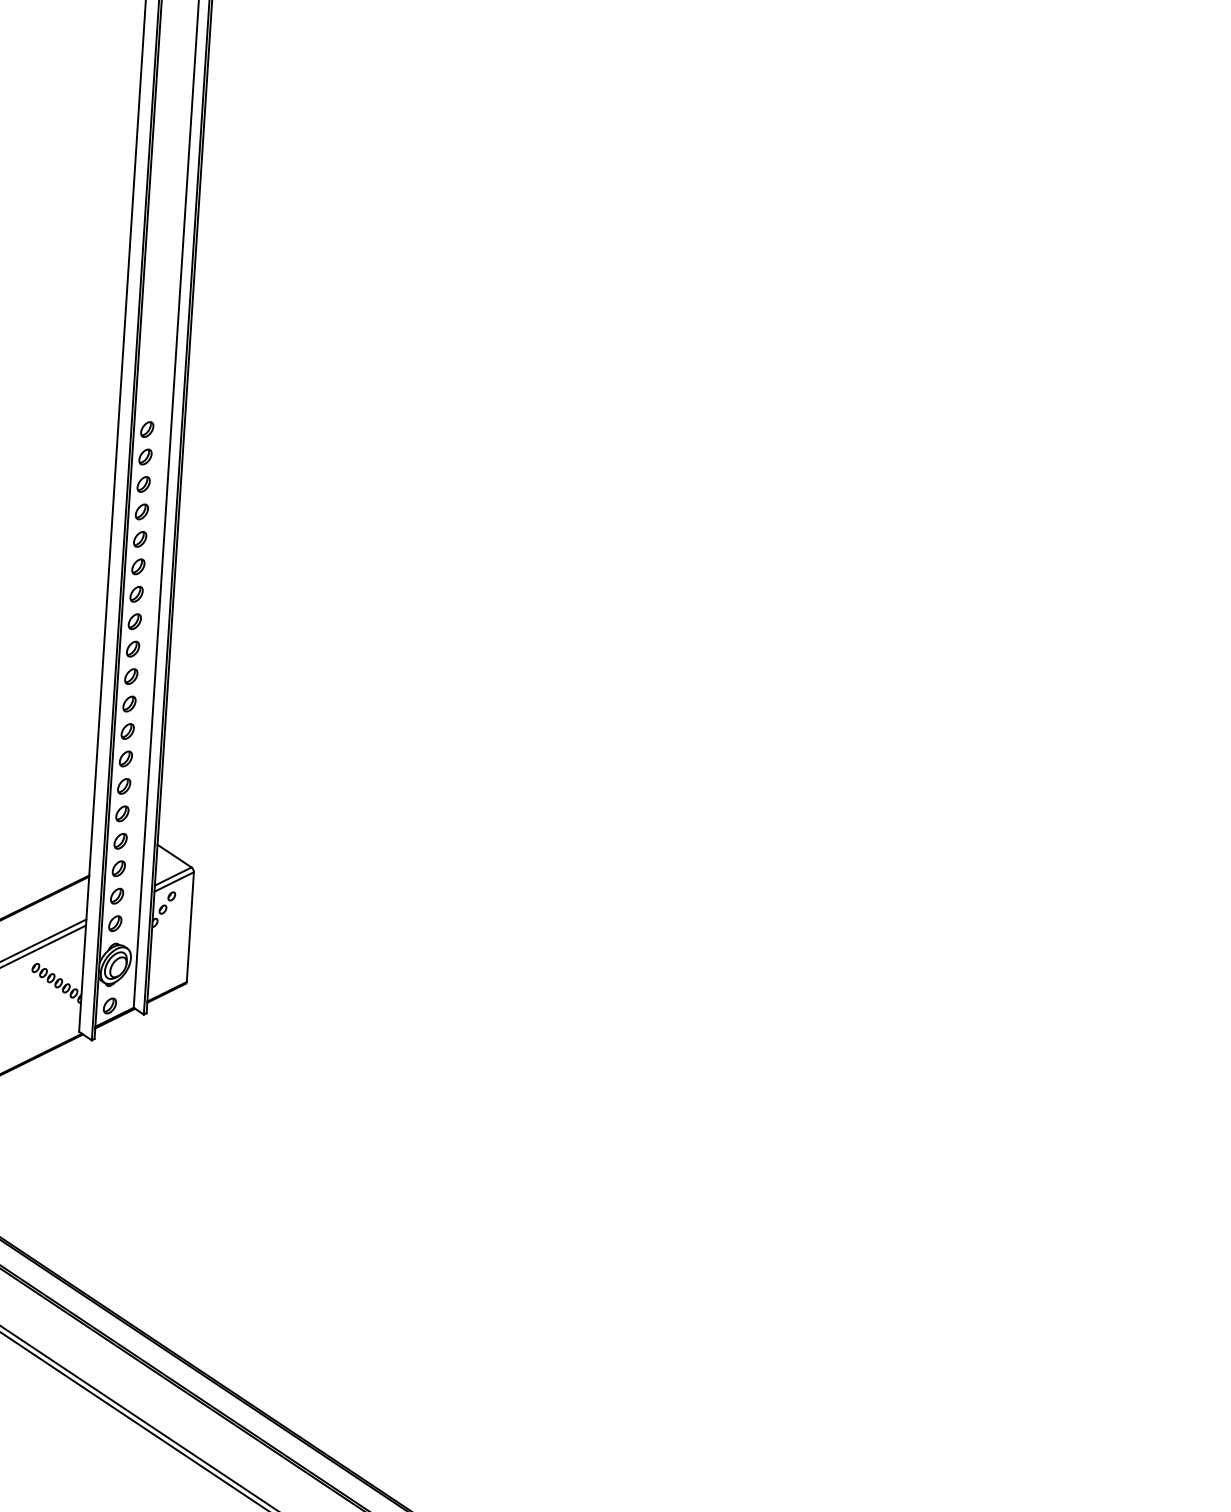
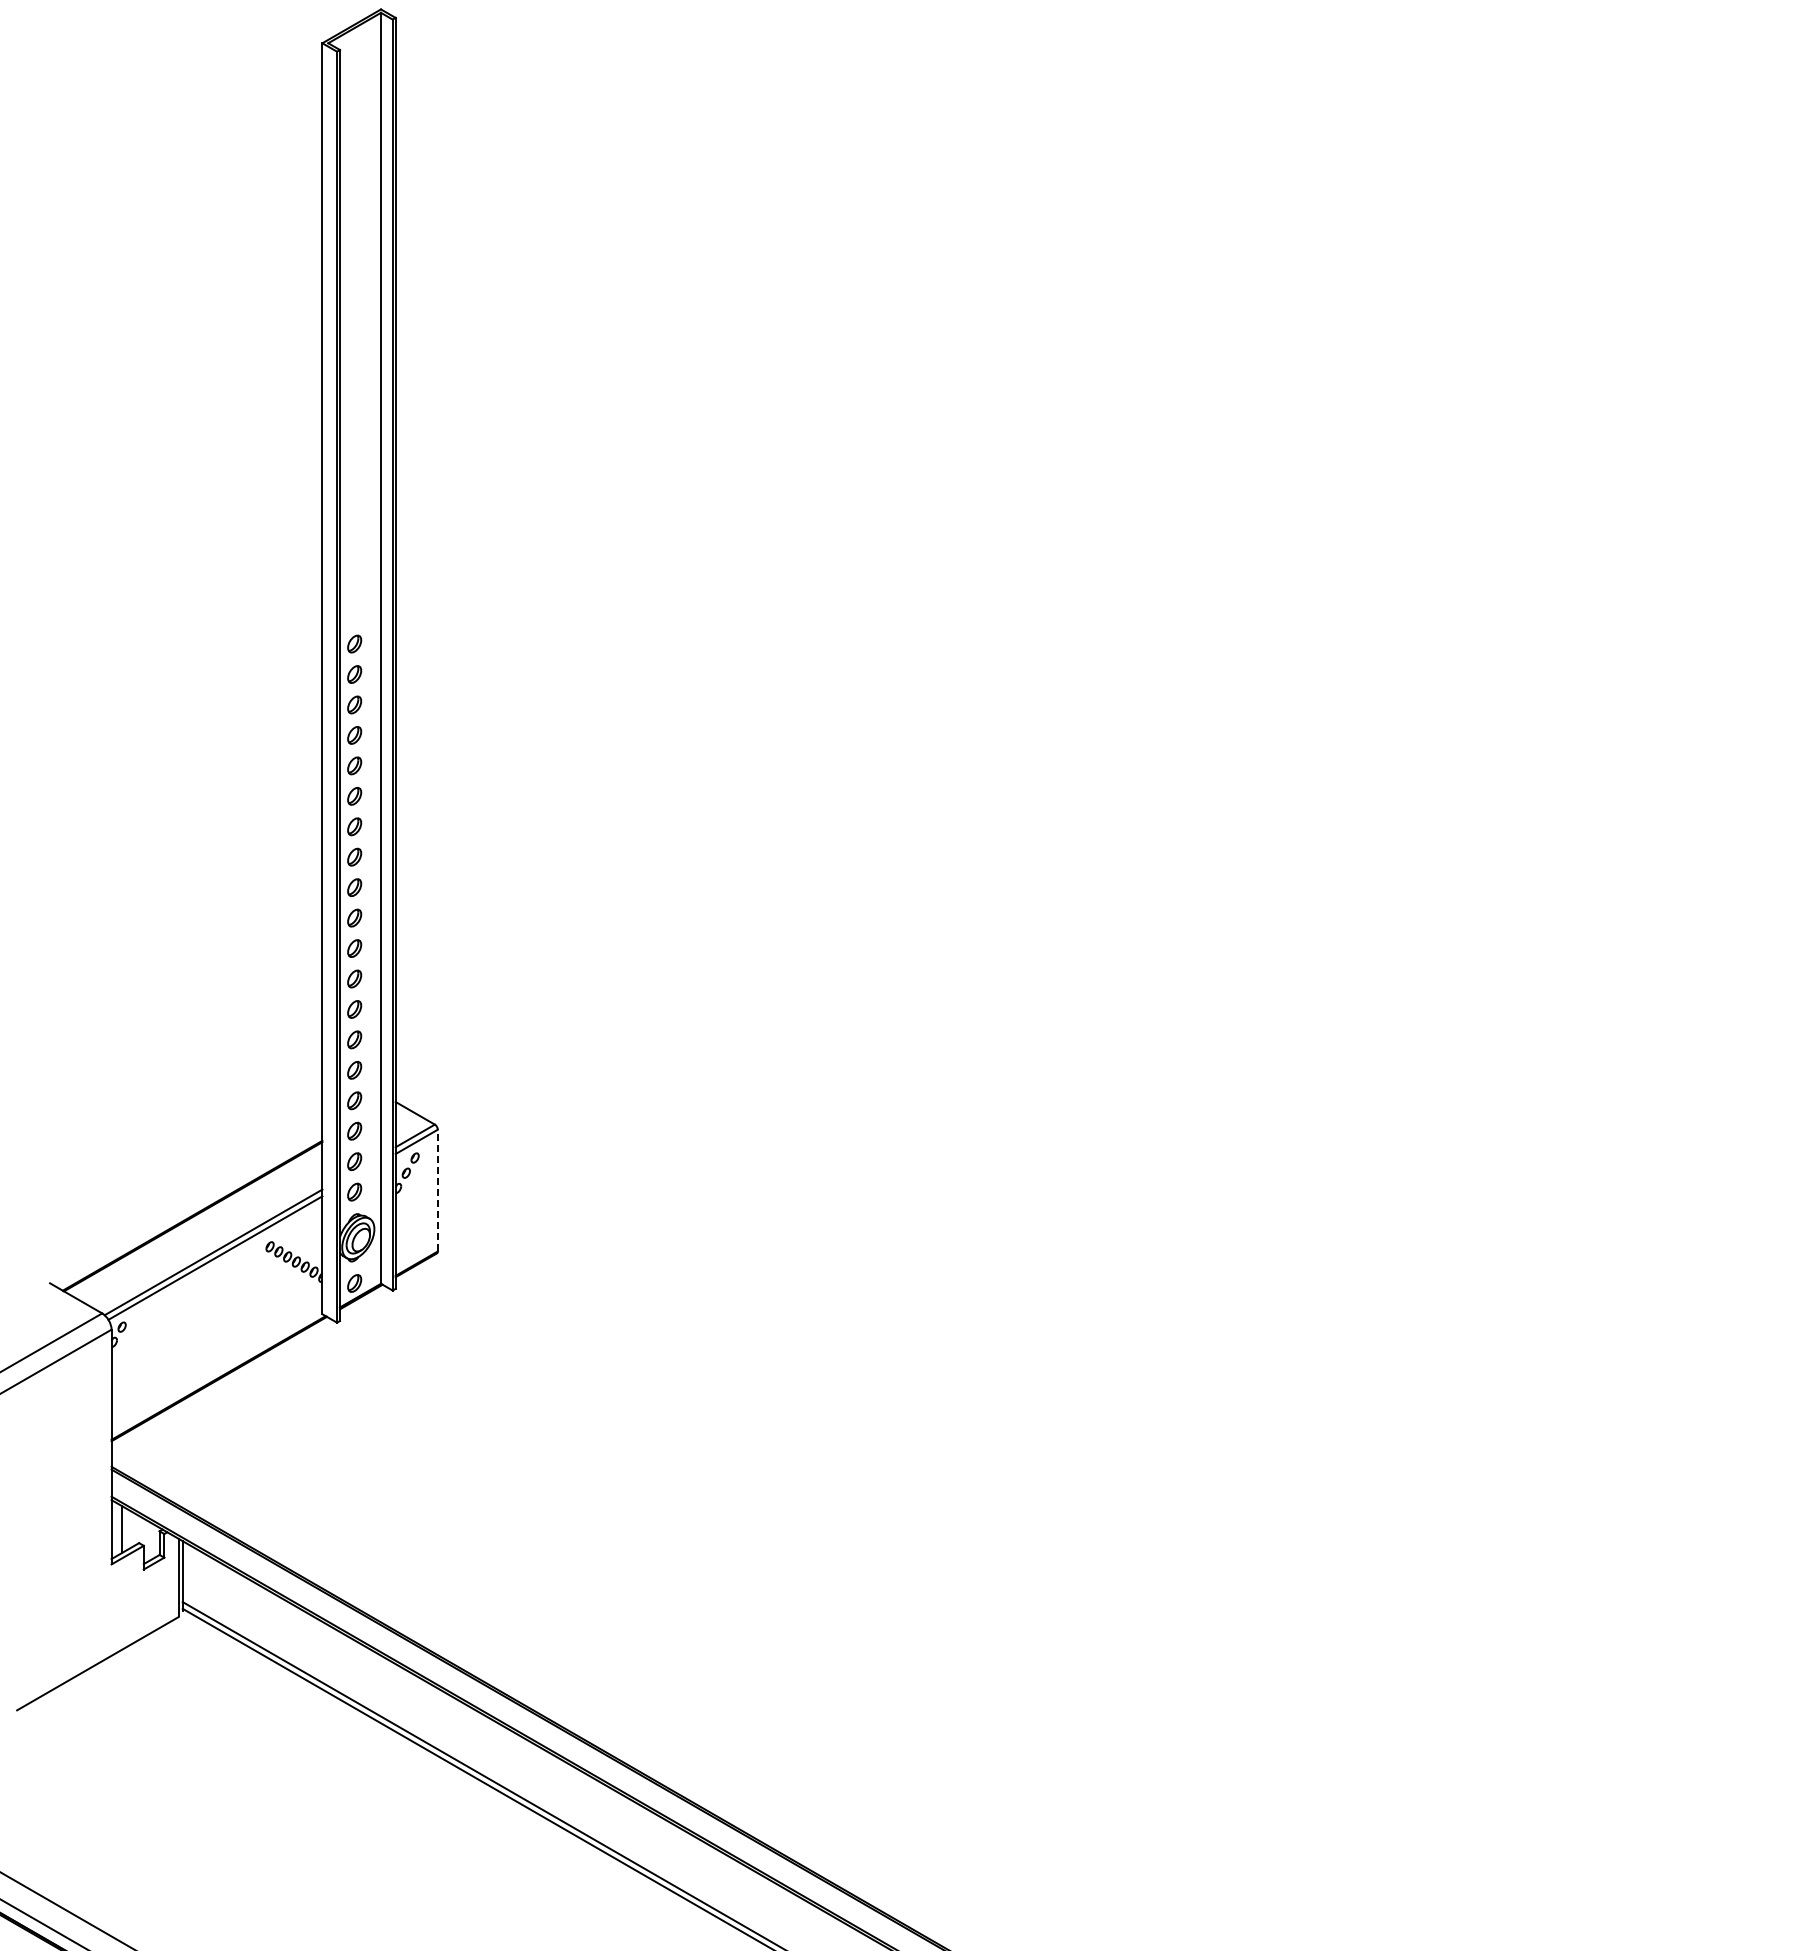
line: (190, 927) -> (437, 1190), solid -> dashed

